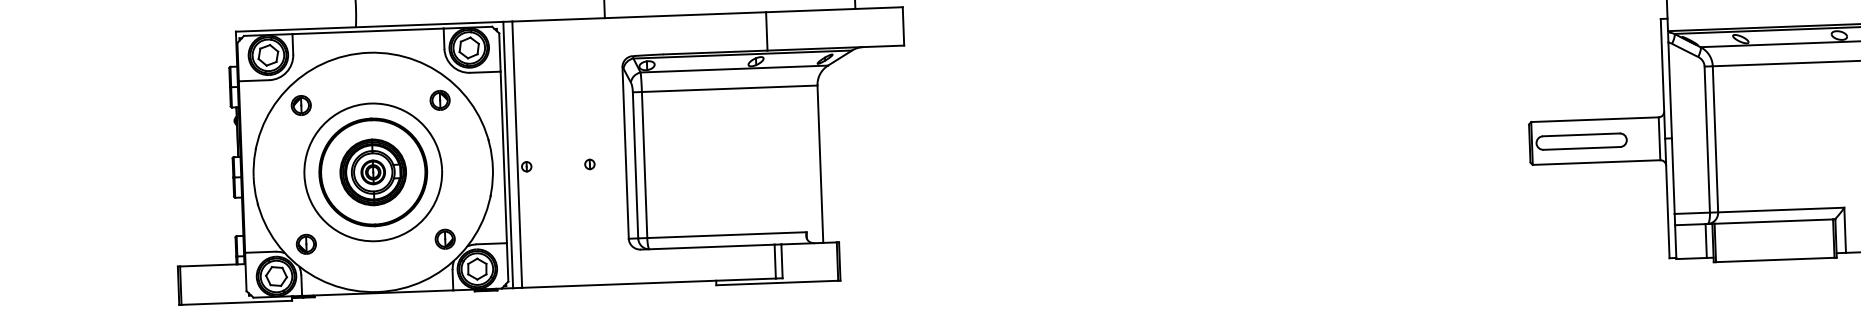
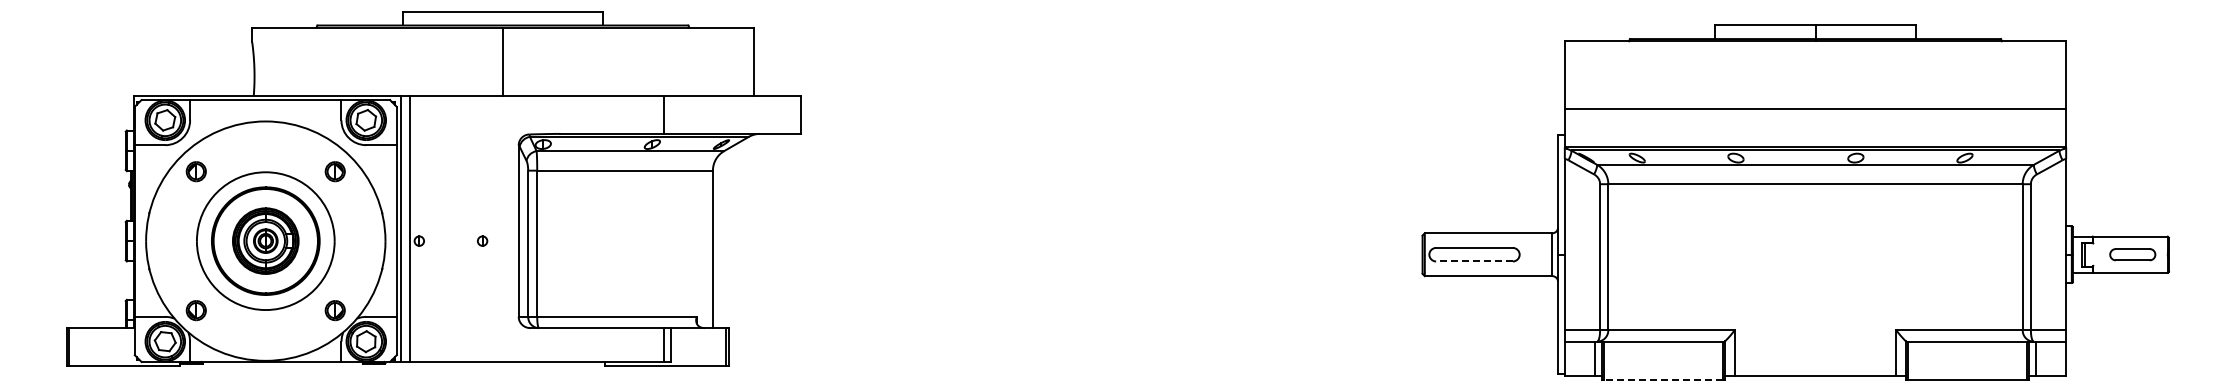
line: (1581, 148) -> (1474, 261), solid -> dashed
line: (1775, 260) -> (1663, 380), solid -> dashed

